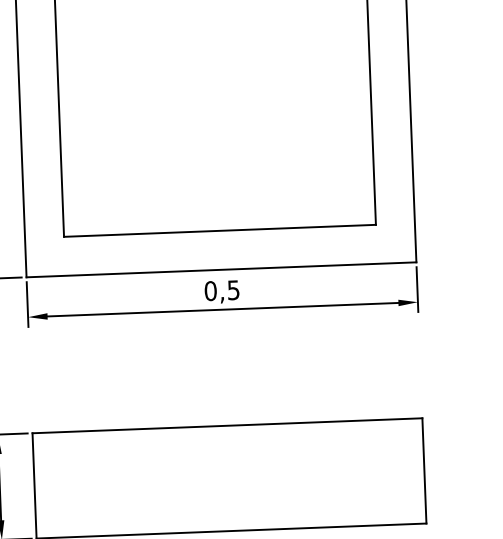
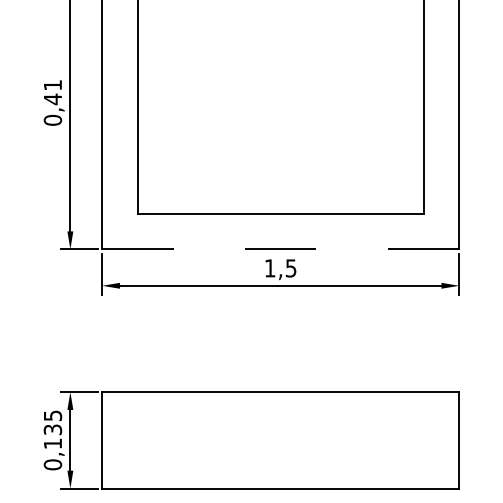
line: (221, 270) -> (280, 249), solid -> dashed
text: (210, 291) -> (269, 268), 0,5 -> 1,5

